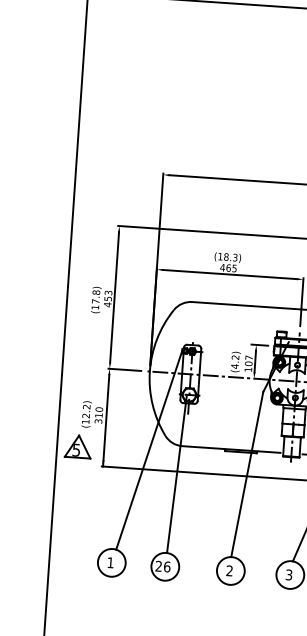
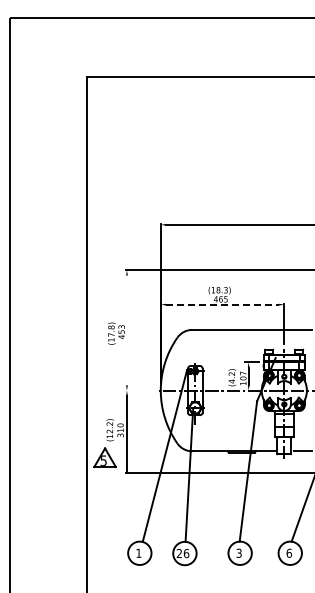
line: (231, 274) -> (223, 304), solid -> dashed
line: (114, 297) -> (126, 330), removed
line: (124, 369) -> (139, 390), removed
text: (228, 571) -> (238, 553), 2 -> 3
text: (288, 573) -> (288, 552), 3 -> 6

